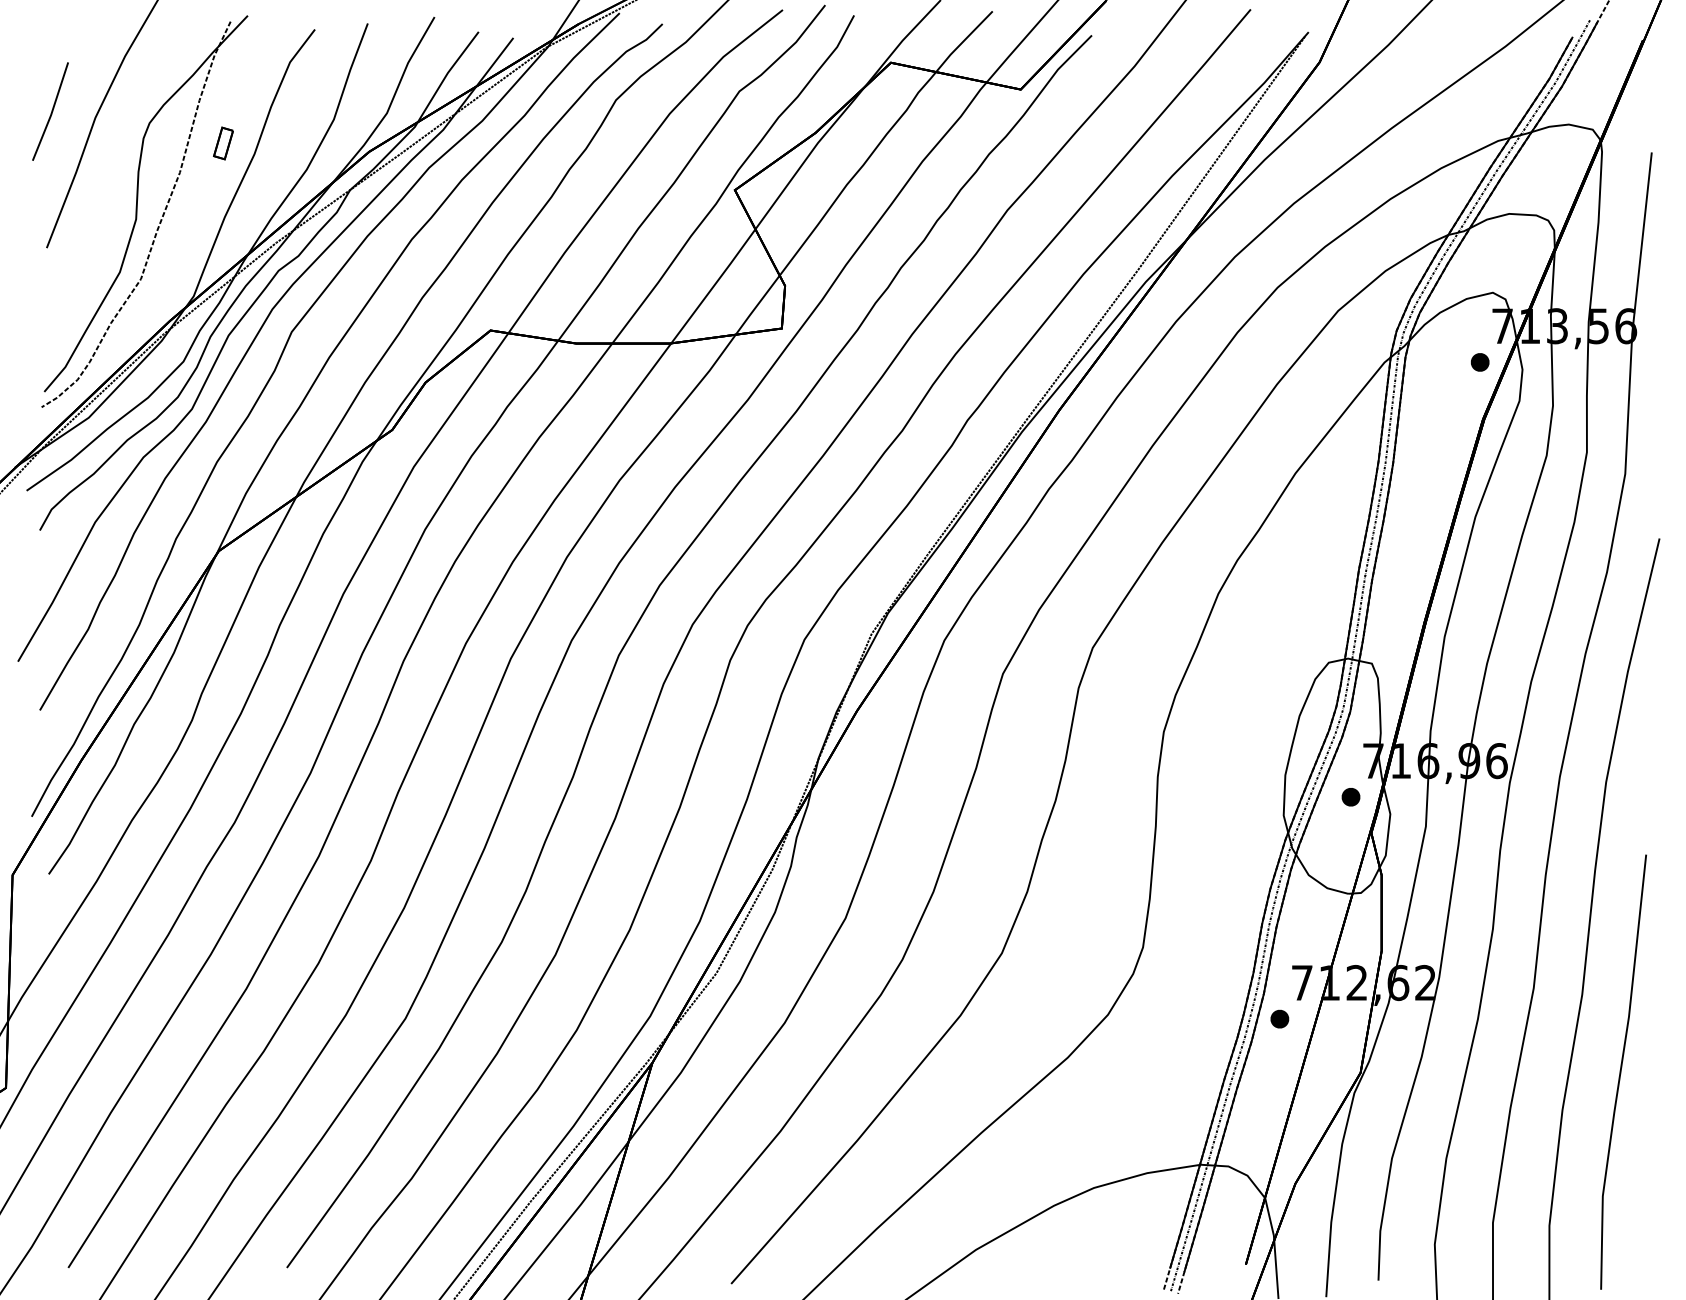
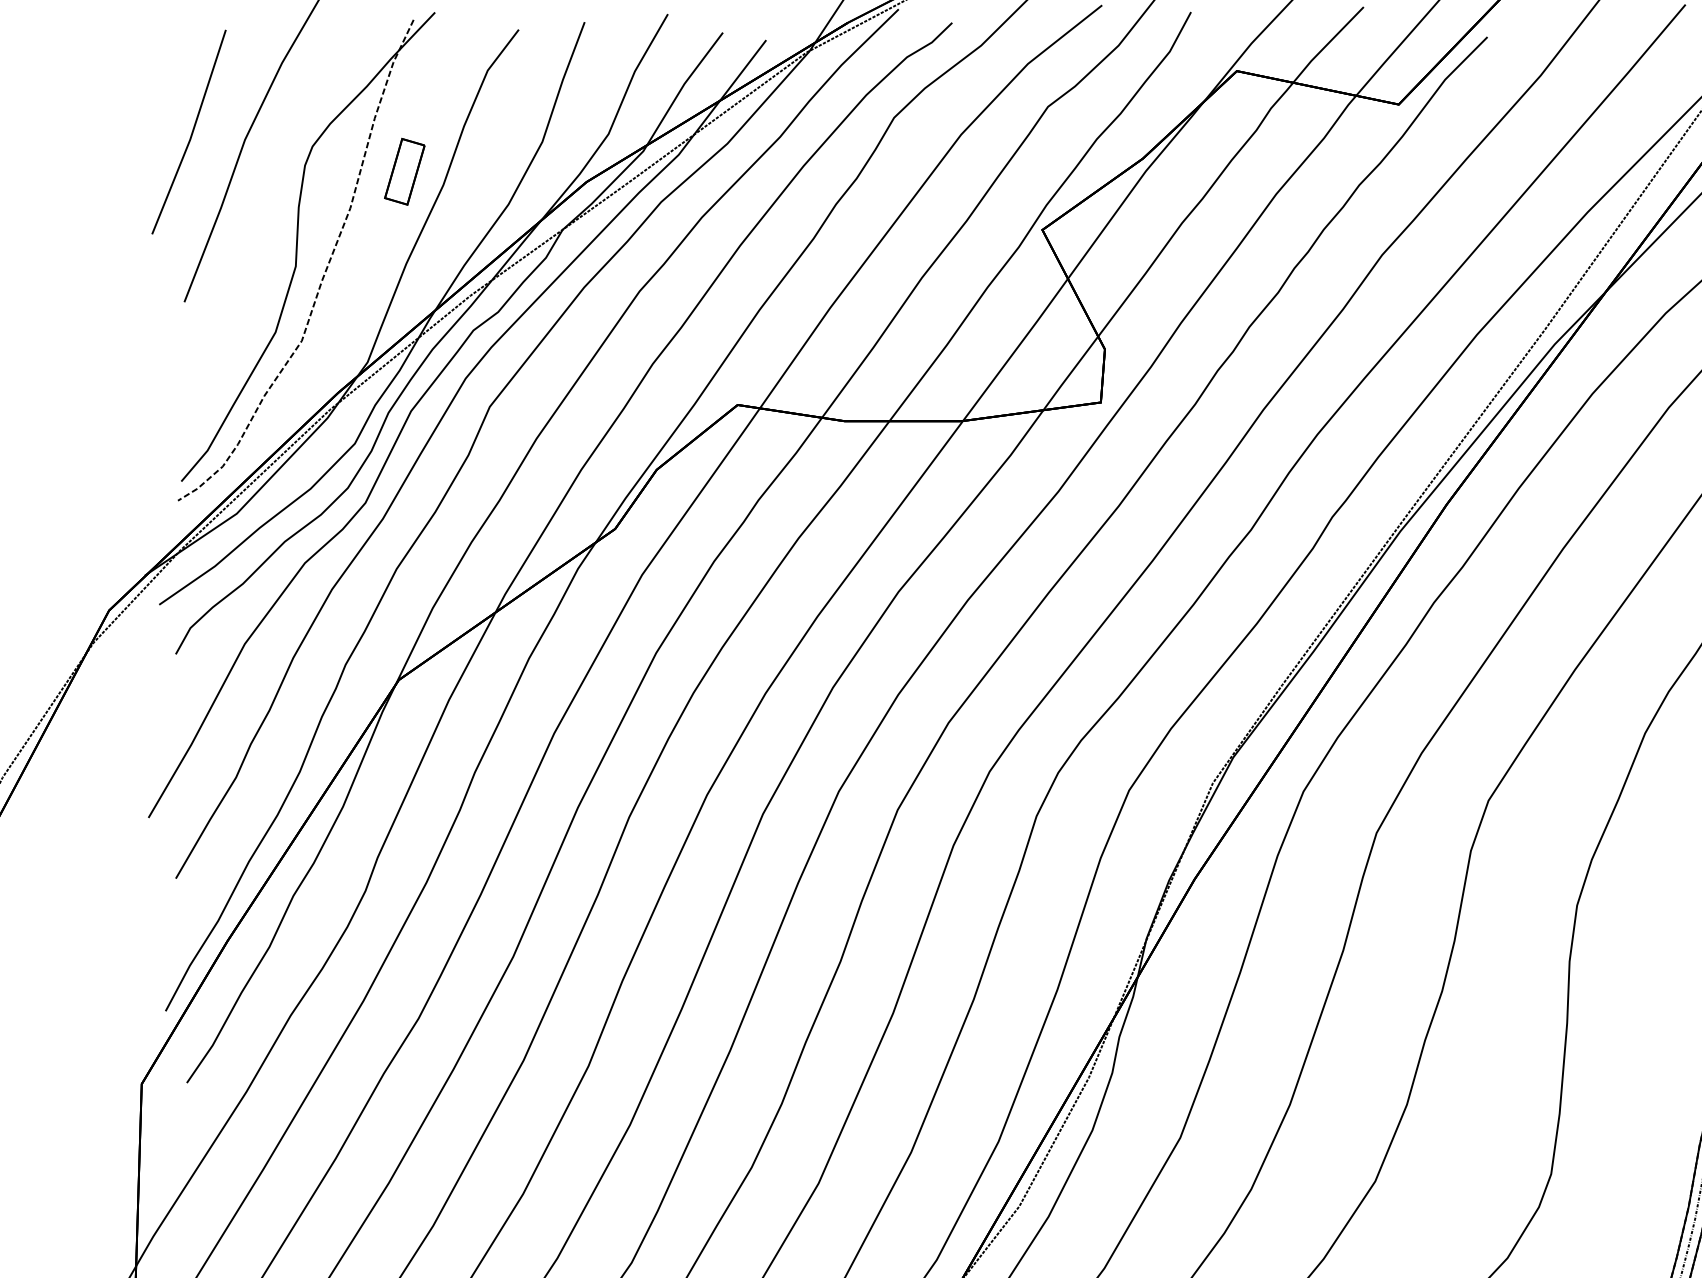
part: (50, 111) -> (189, 131), size x1.67
part: (223, 143) -> (404, 171), size x1.67

